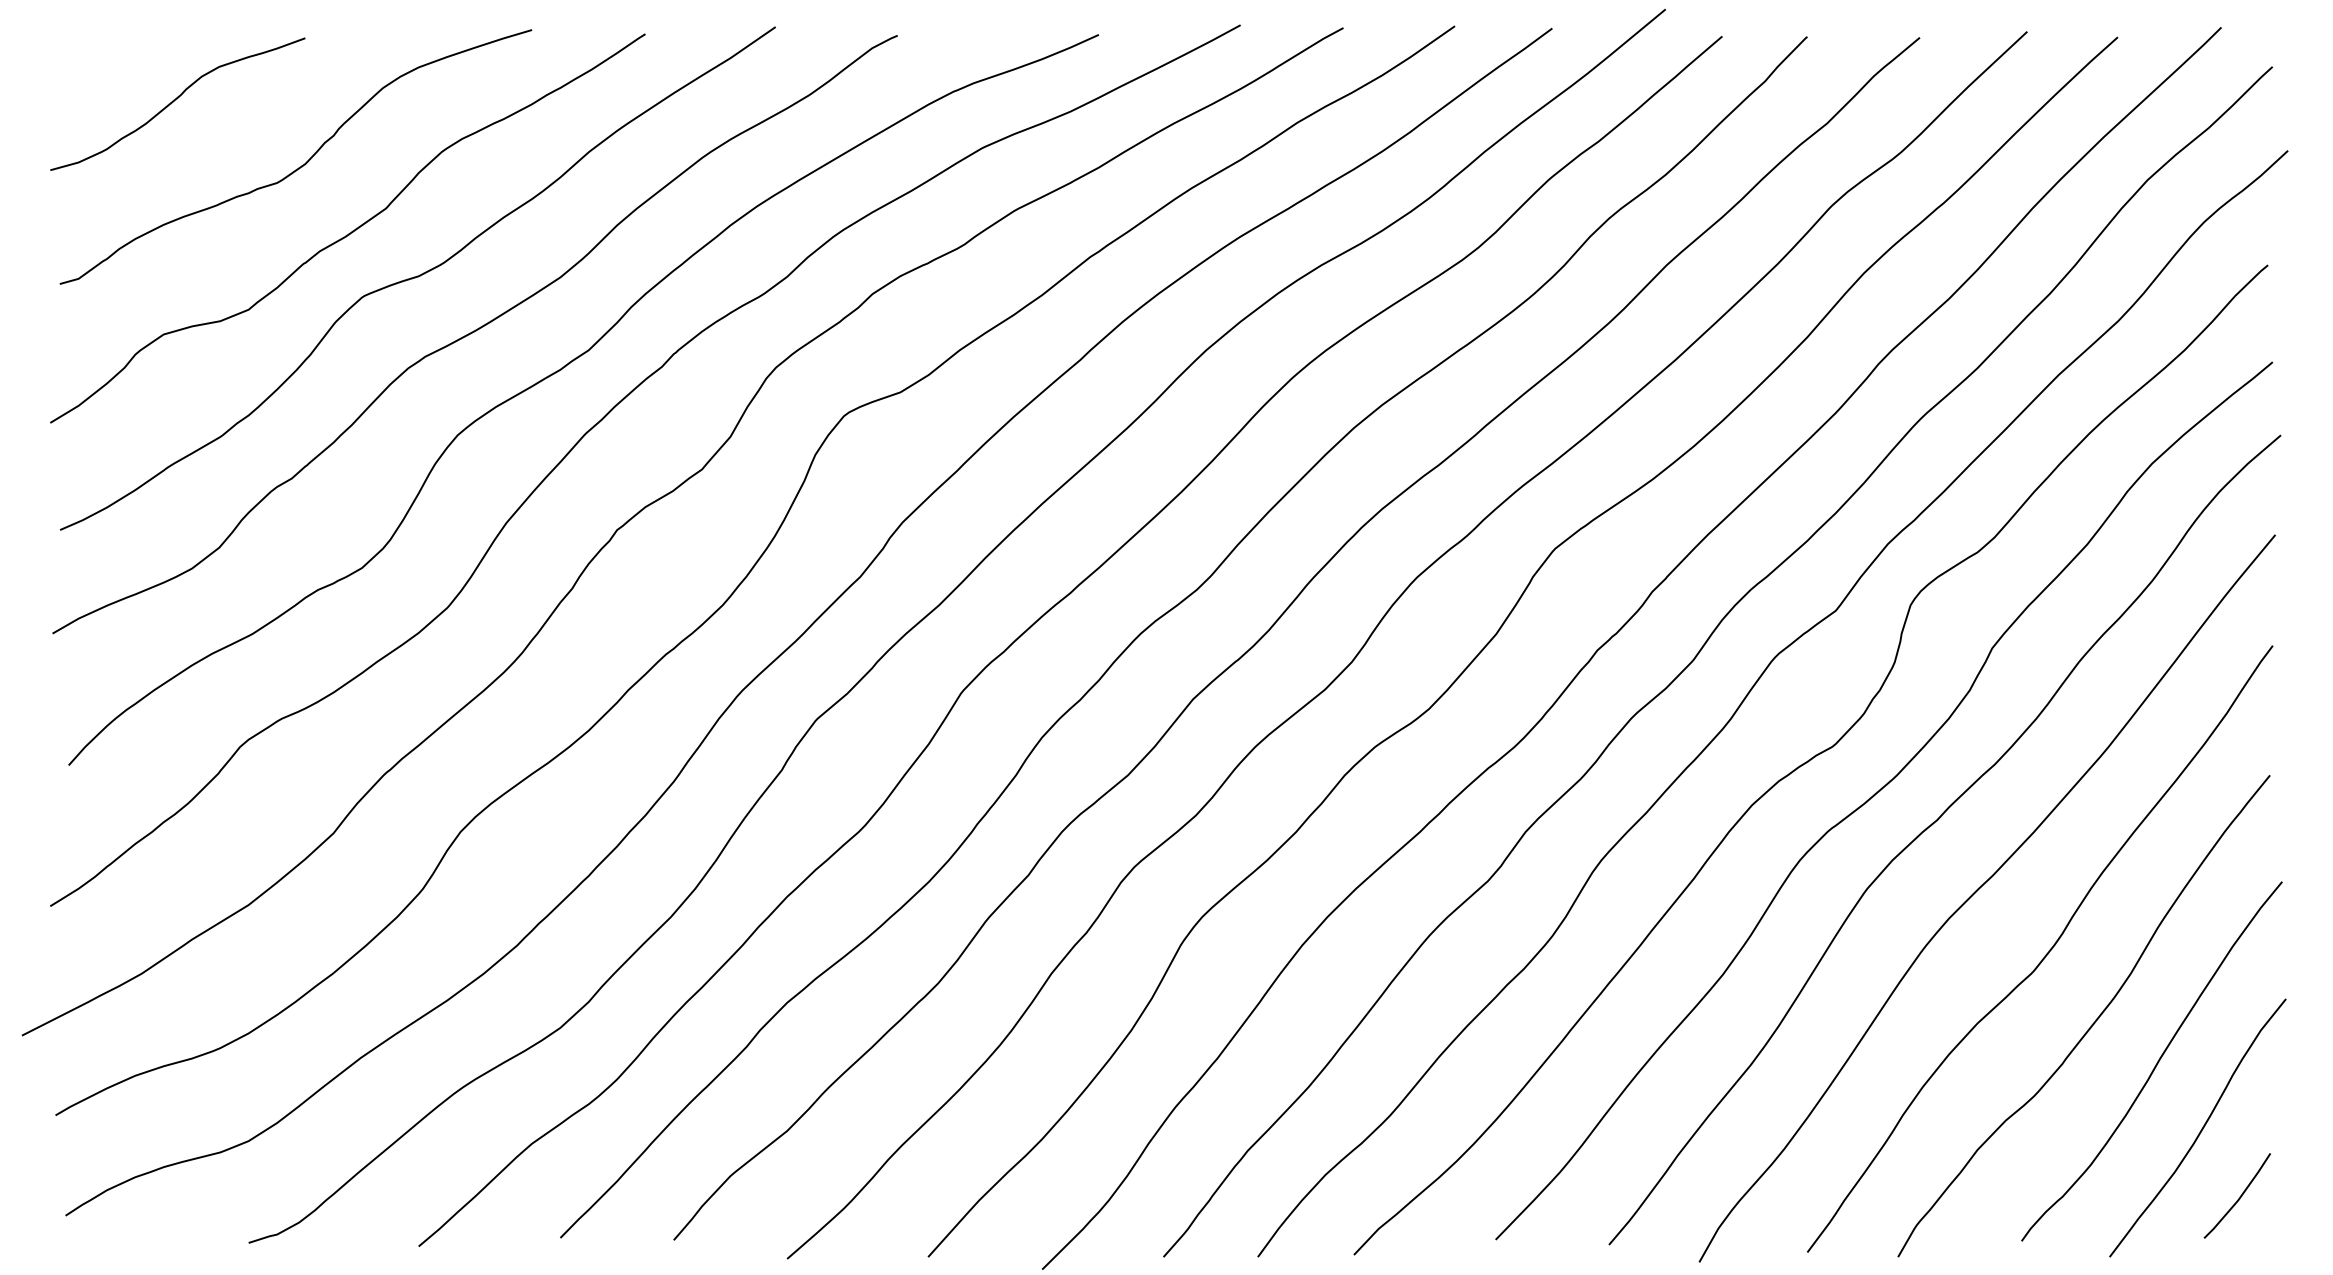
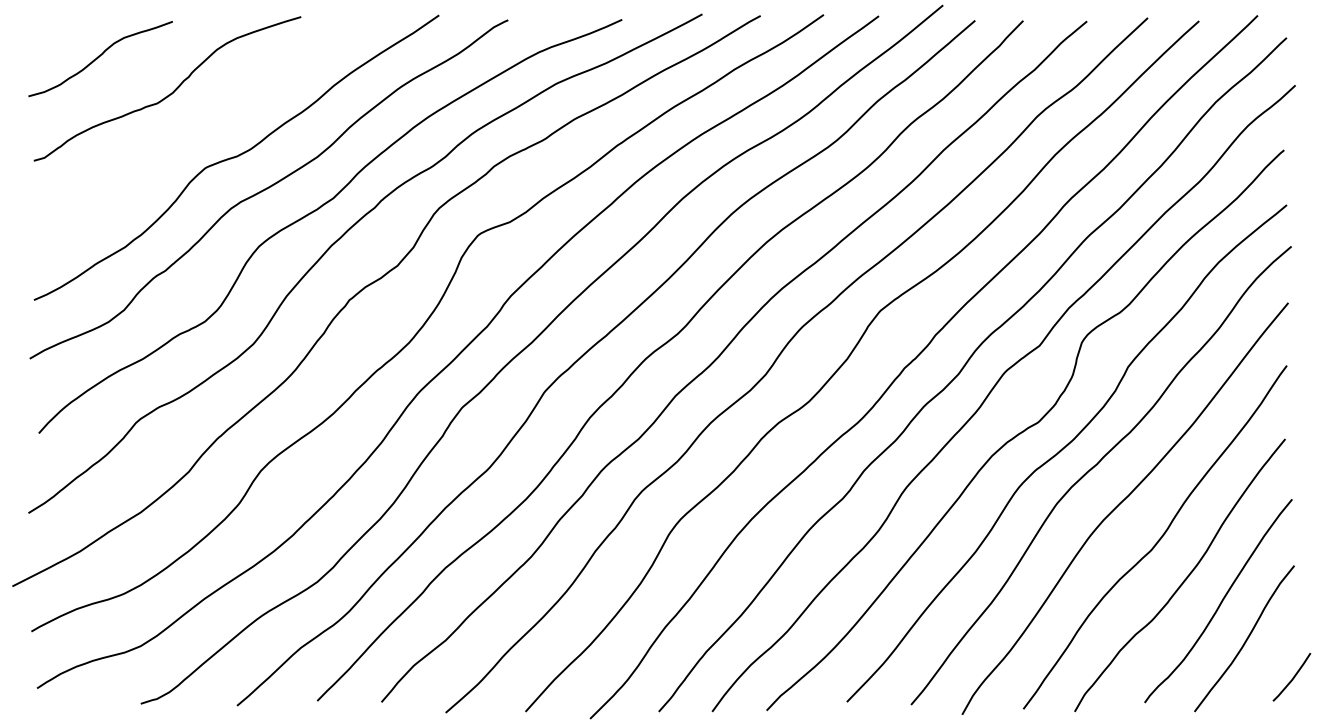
curve: (348, 232) -> (197, 131), removed
line: (2238, 1196) -> (1292, 677), moved

